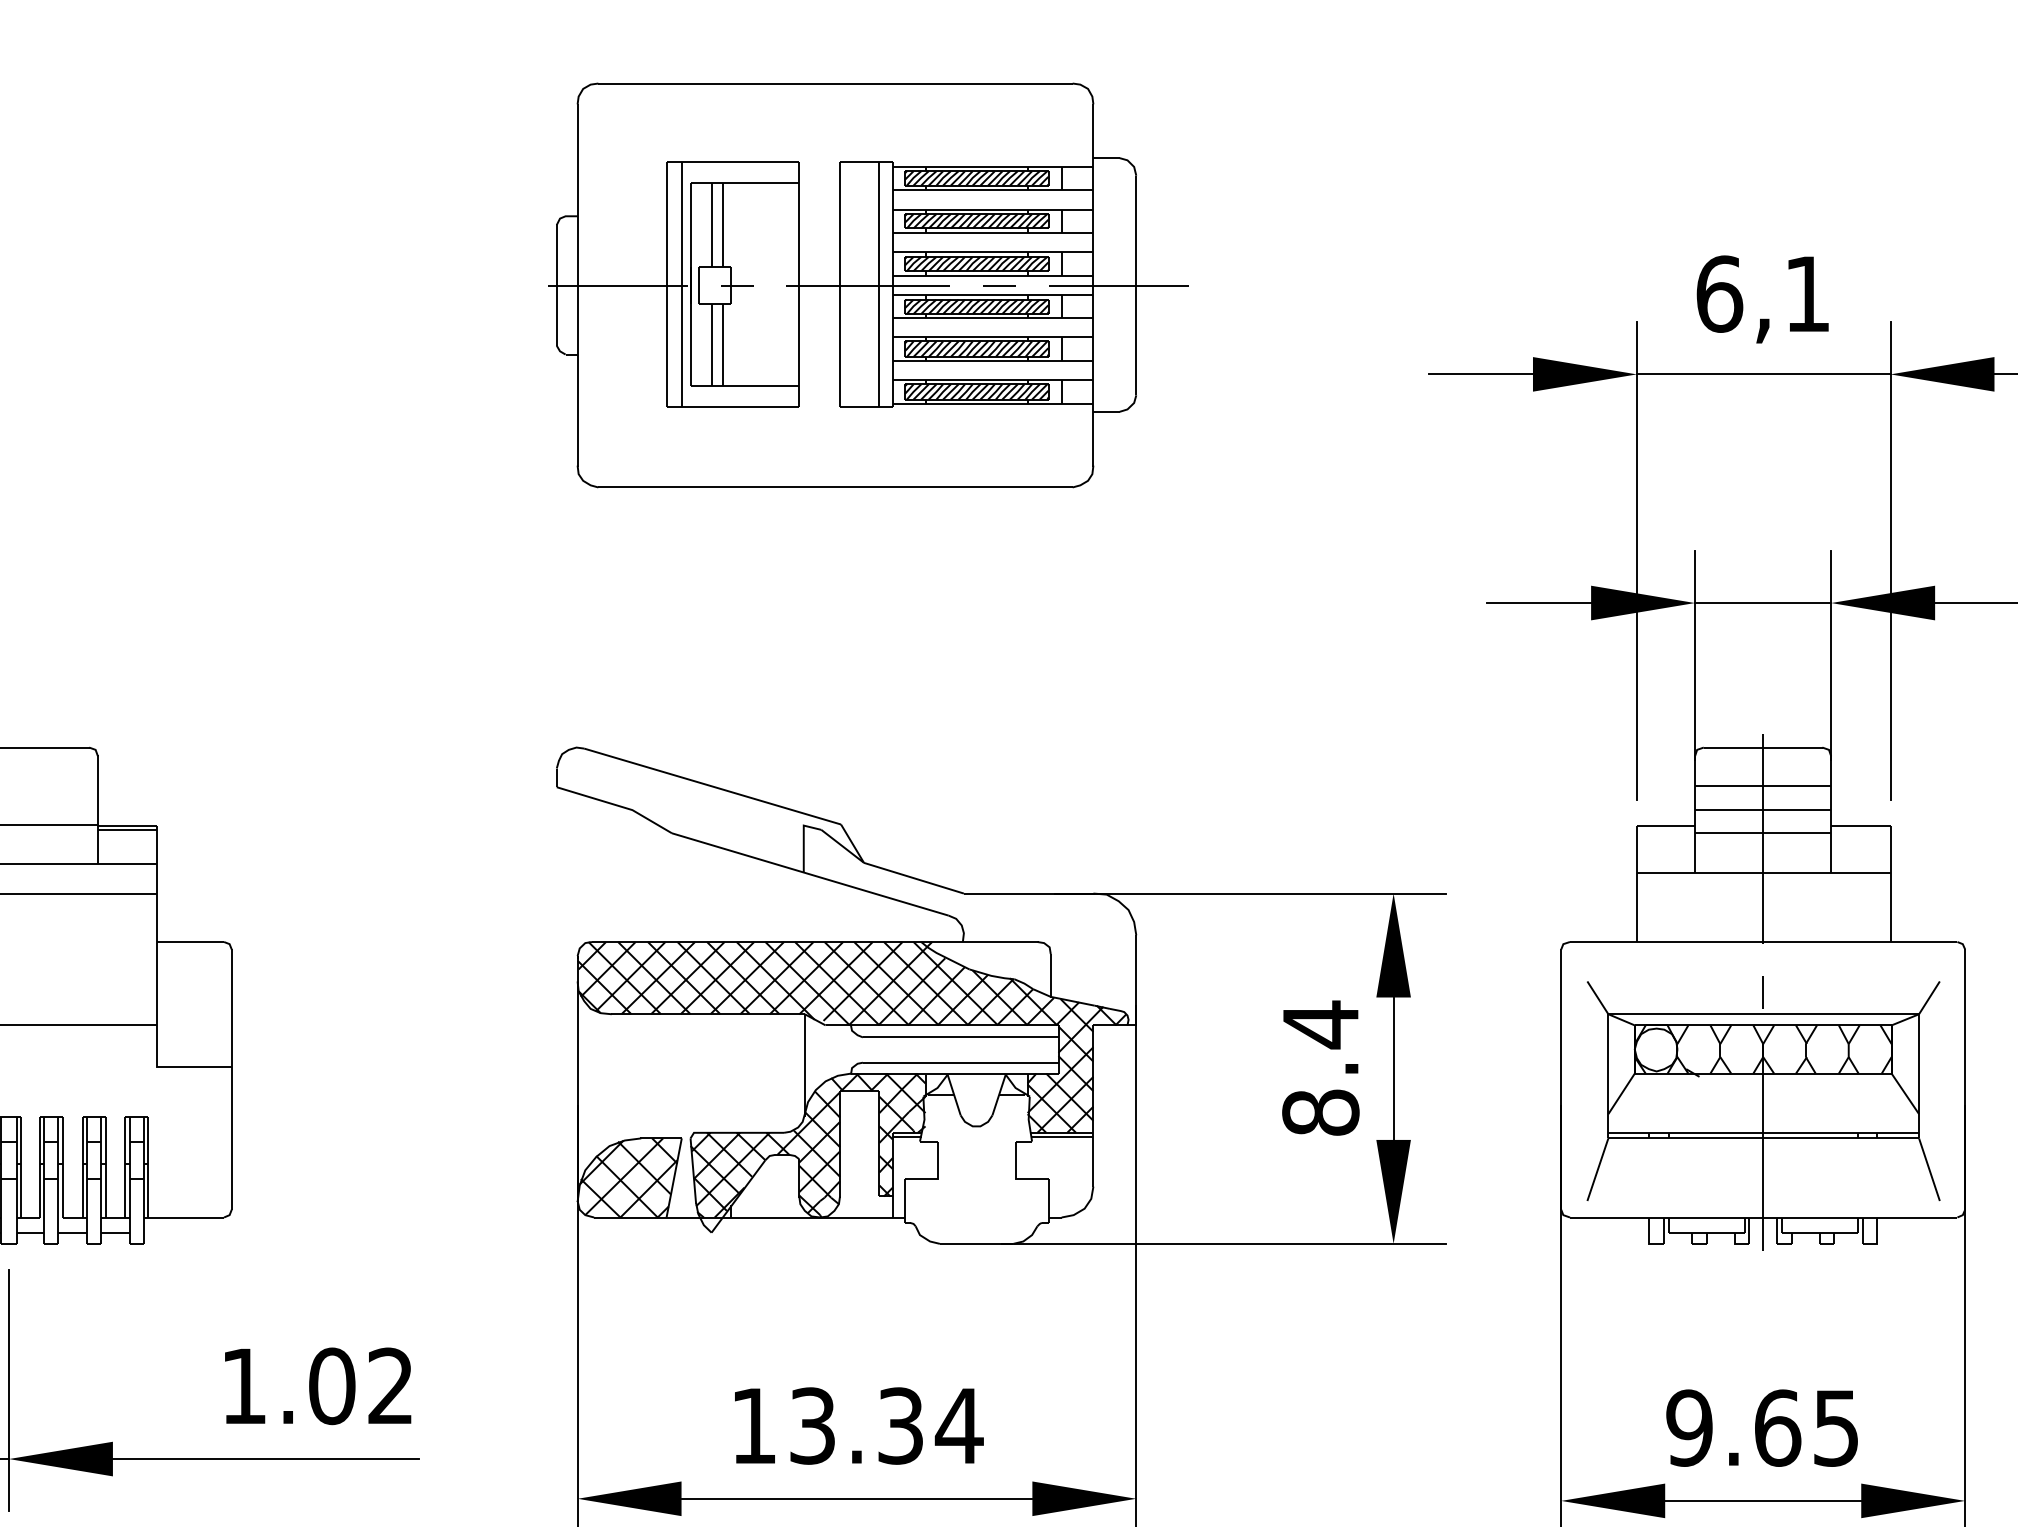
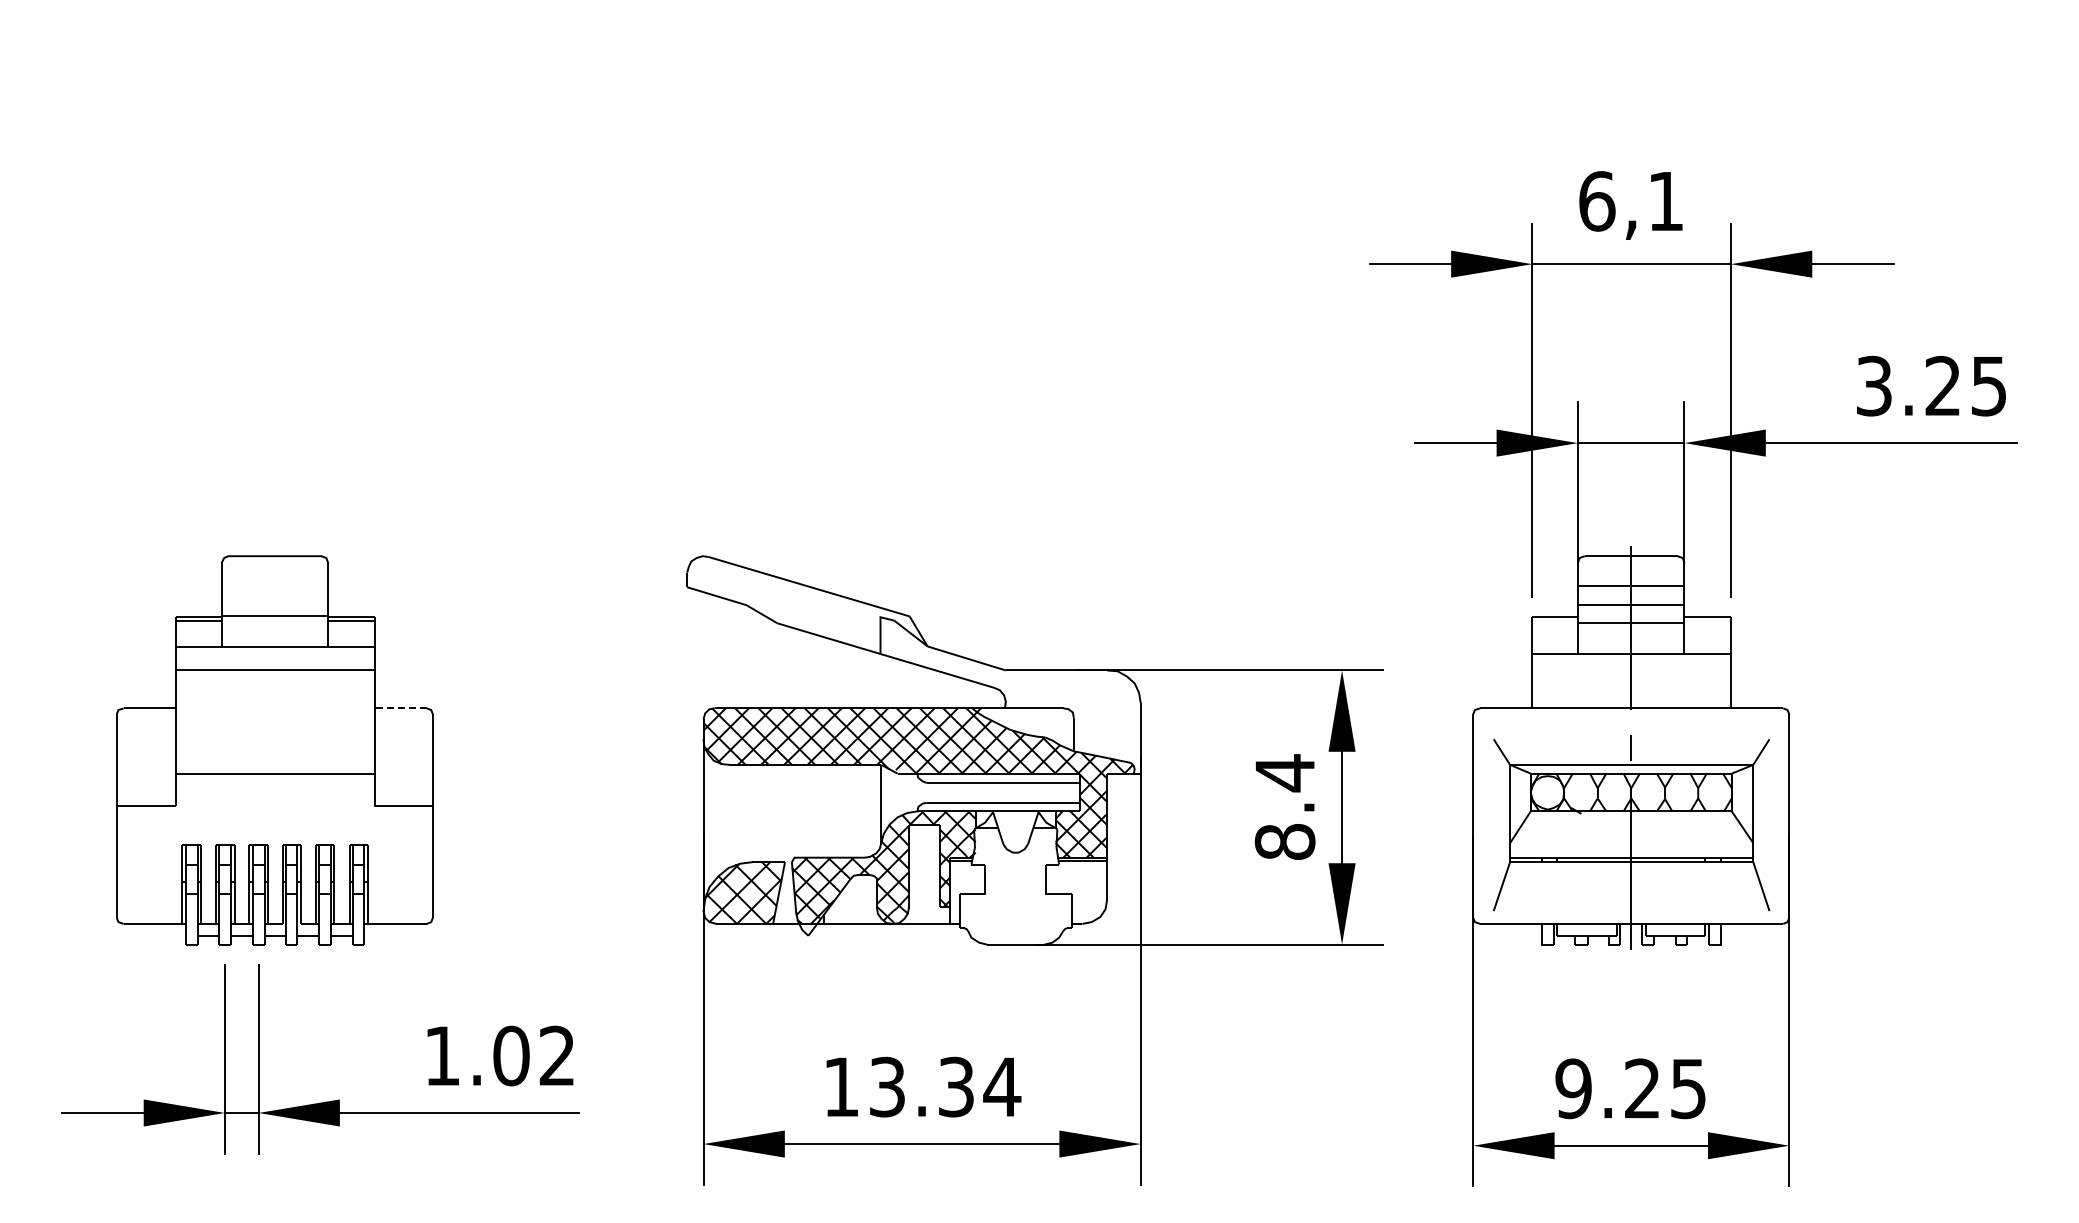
part: (867, 285) -> (930, 194), removed
line: (190, 942) -> (400, 708), solid -> dashed
text: (1777, 1427) -> (1642, 1088), 9.65 -> 9.25

